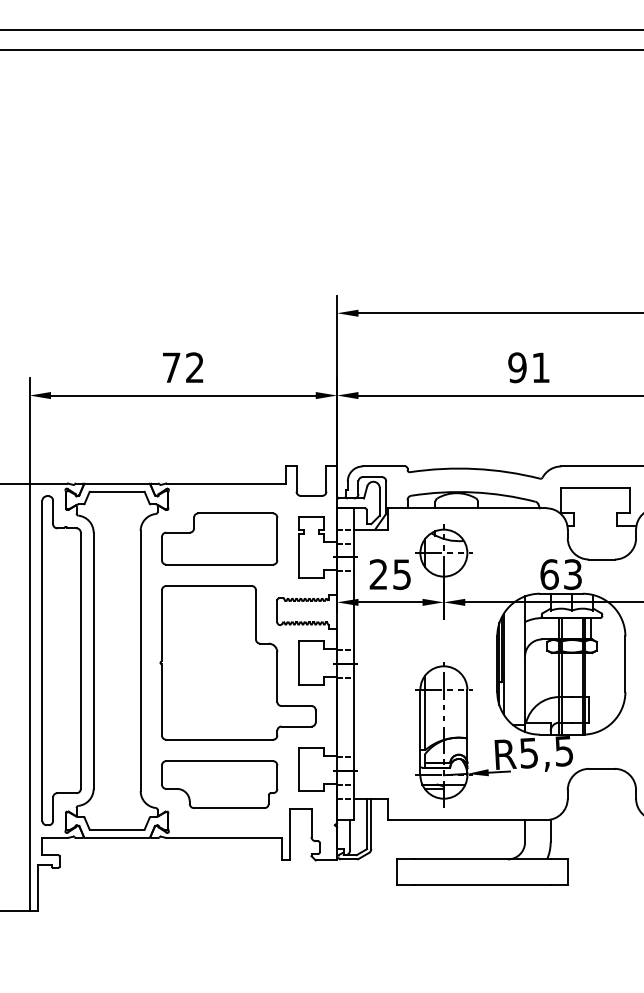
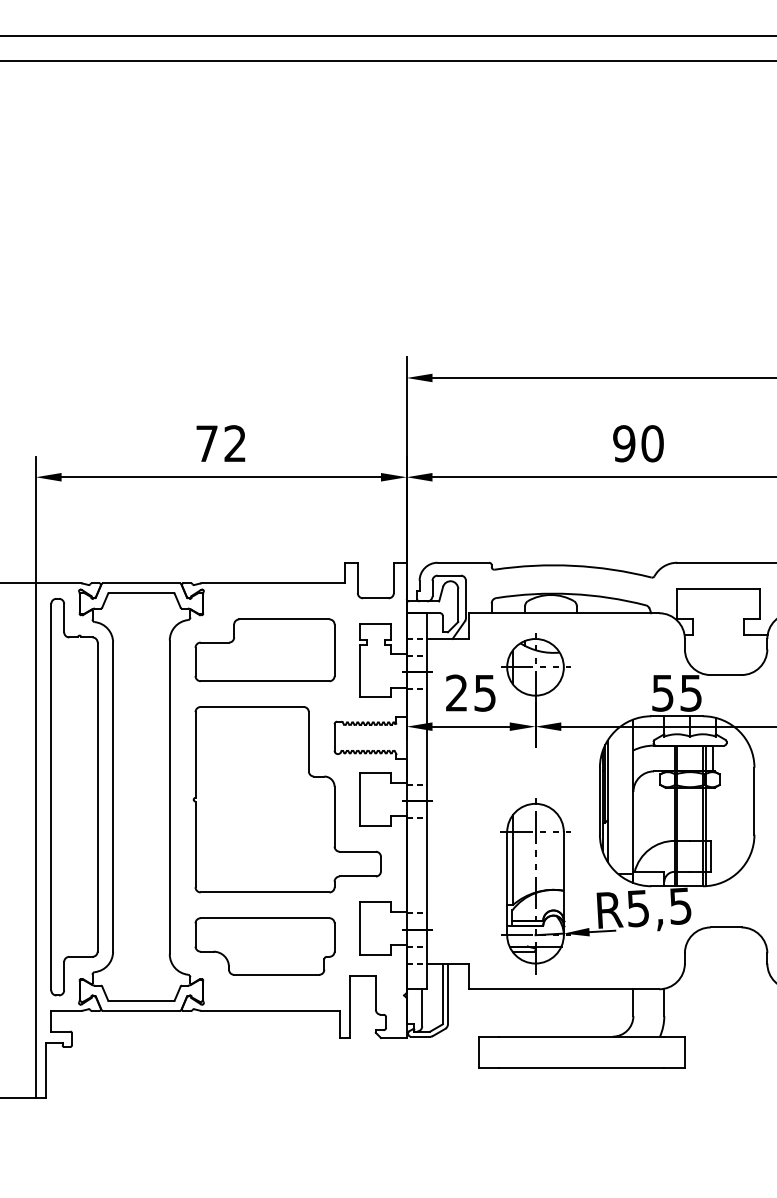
text: (540, 367) -> (652, 443), 91 -> 90
text: (560, 574) -> (676, 692), 63 -> 55

